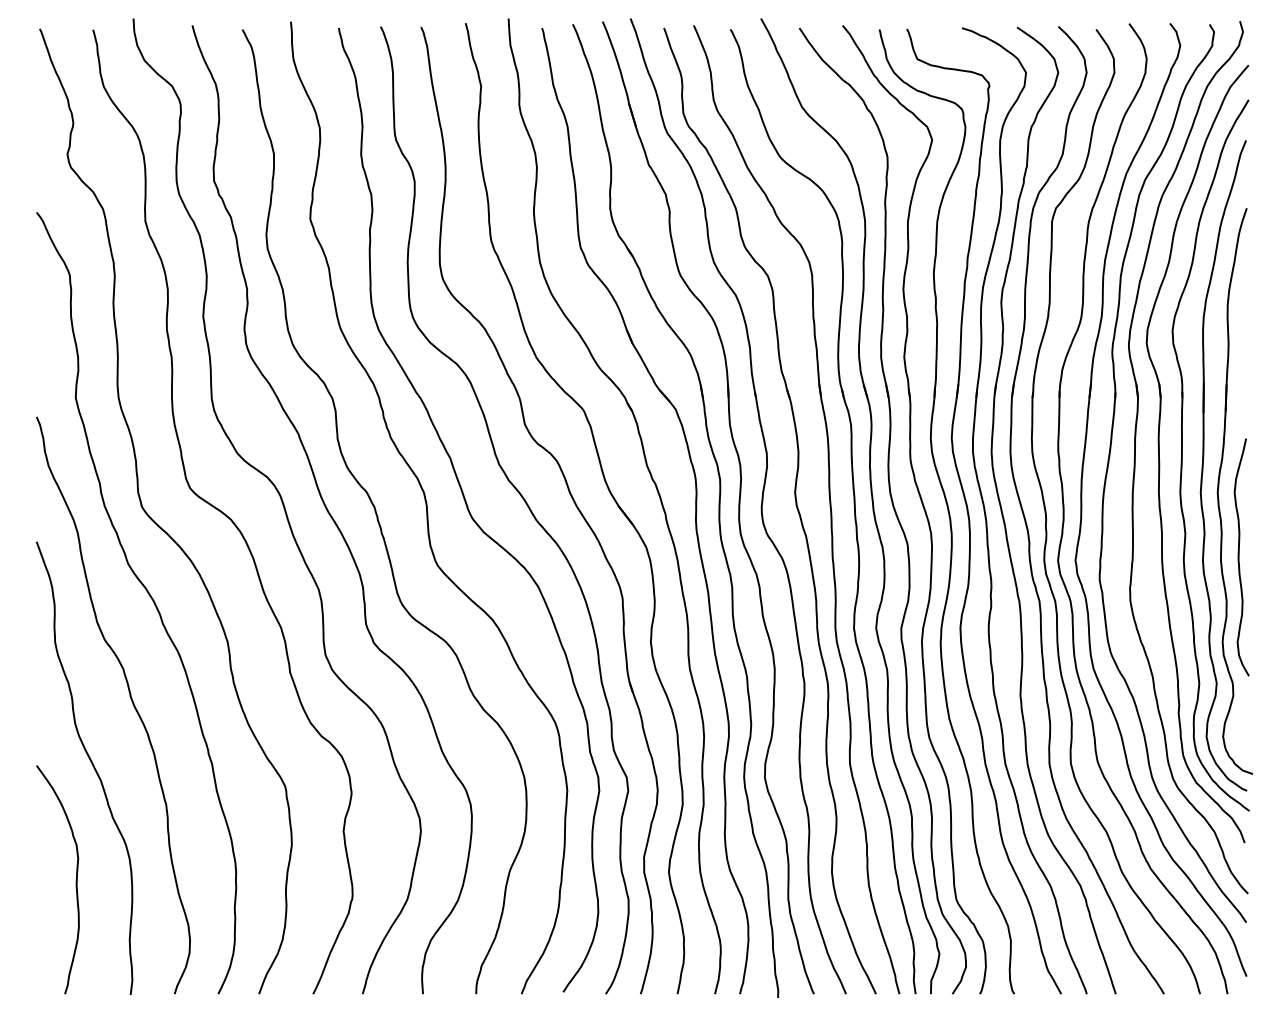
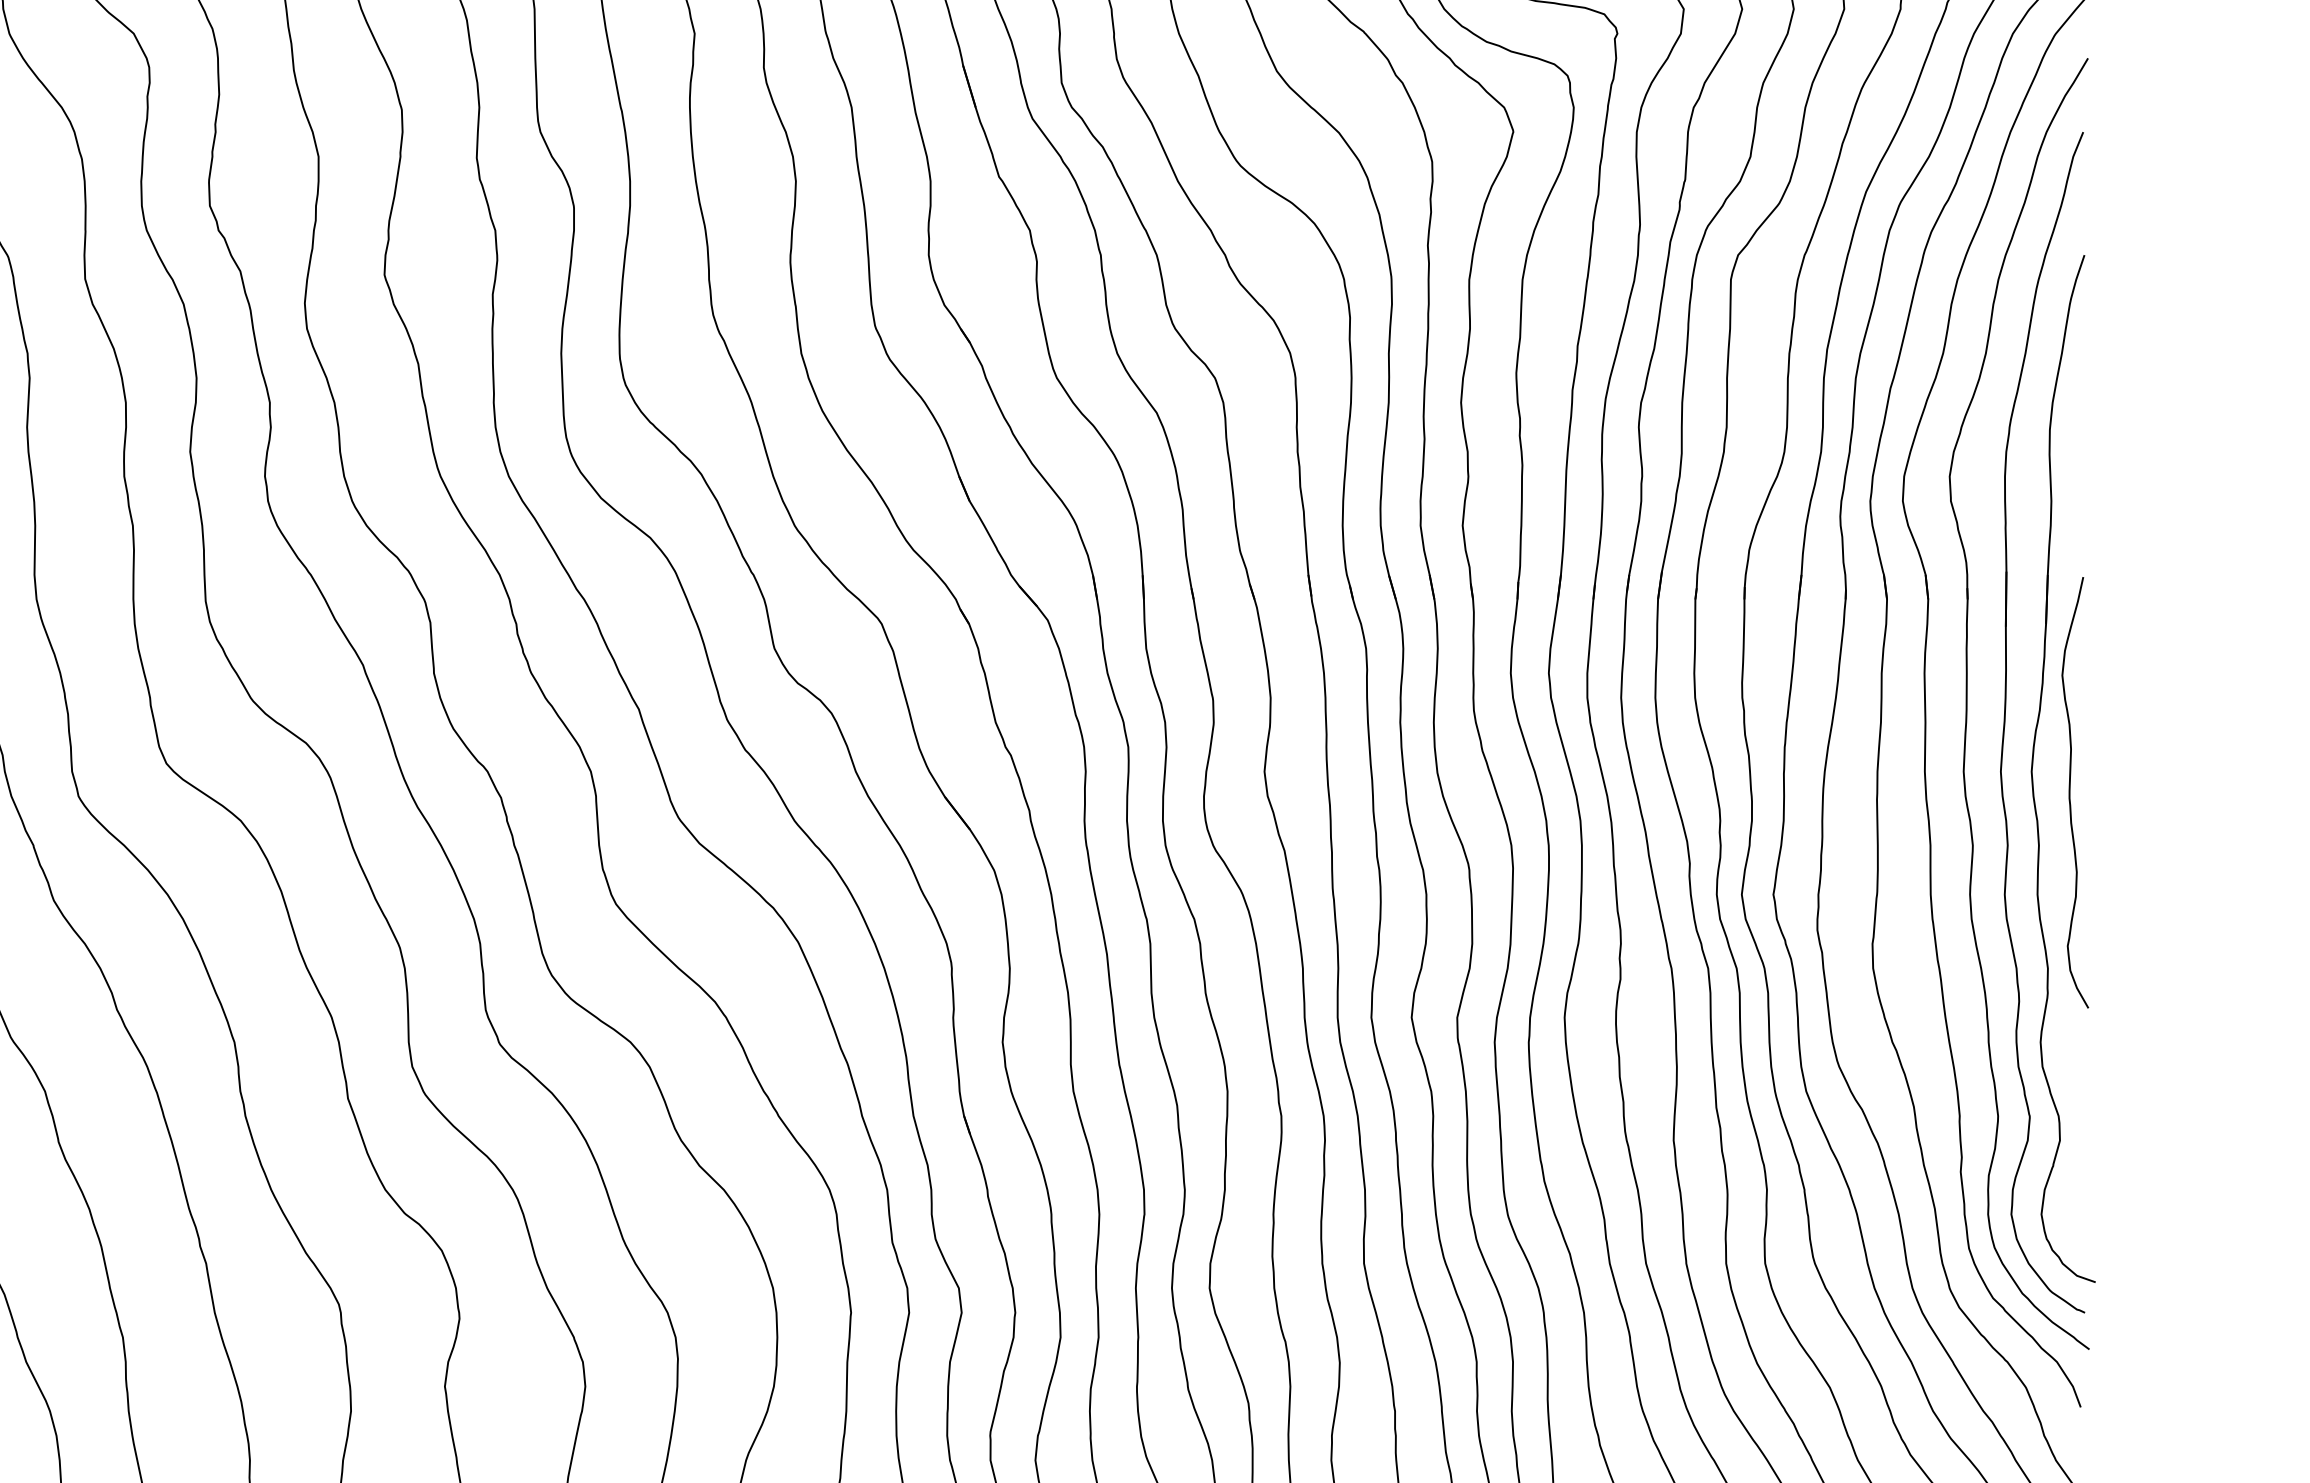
curve: (1239, 557) -> (2071, 792), moved

